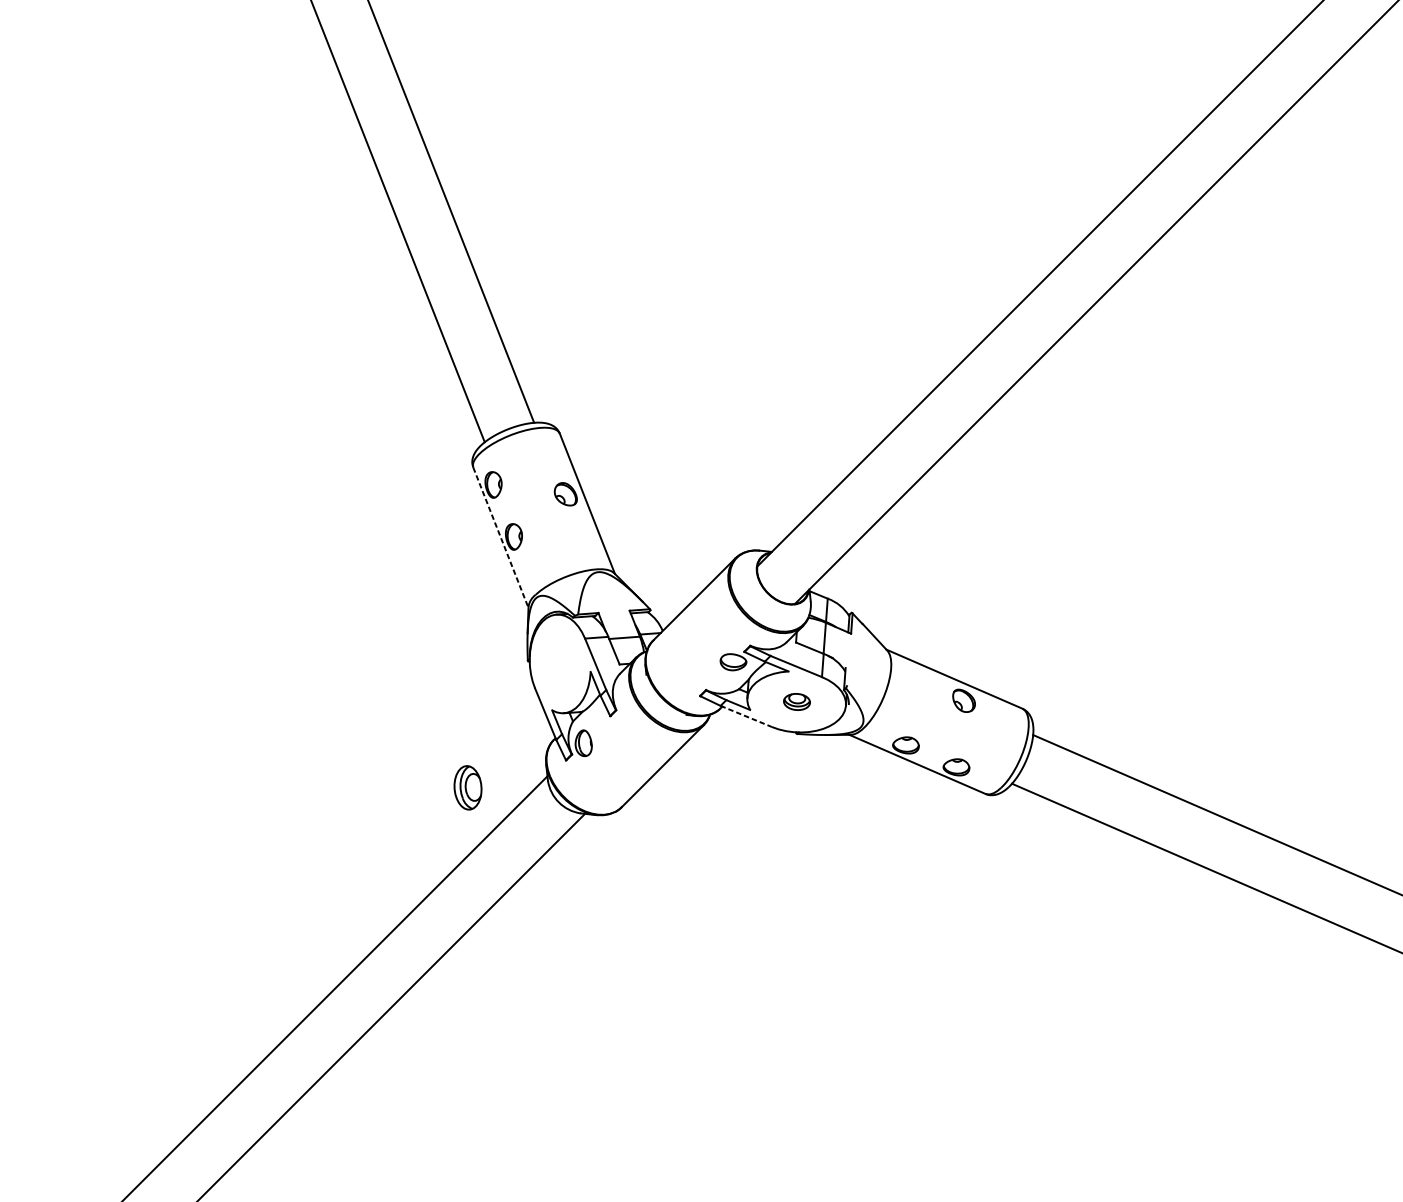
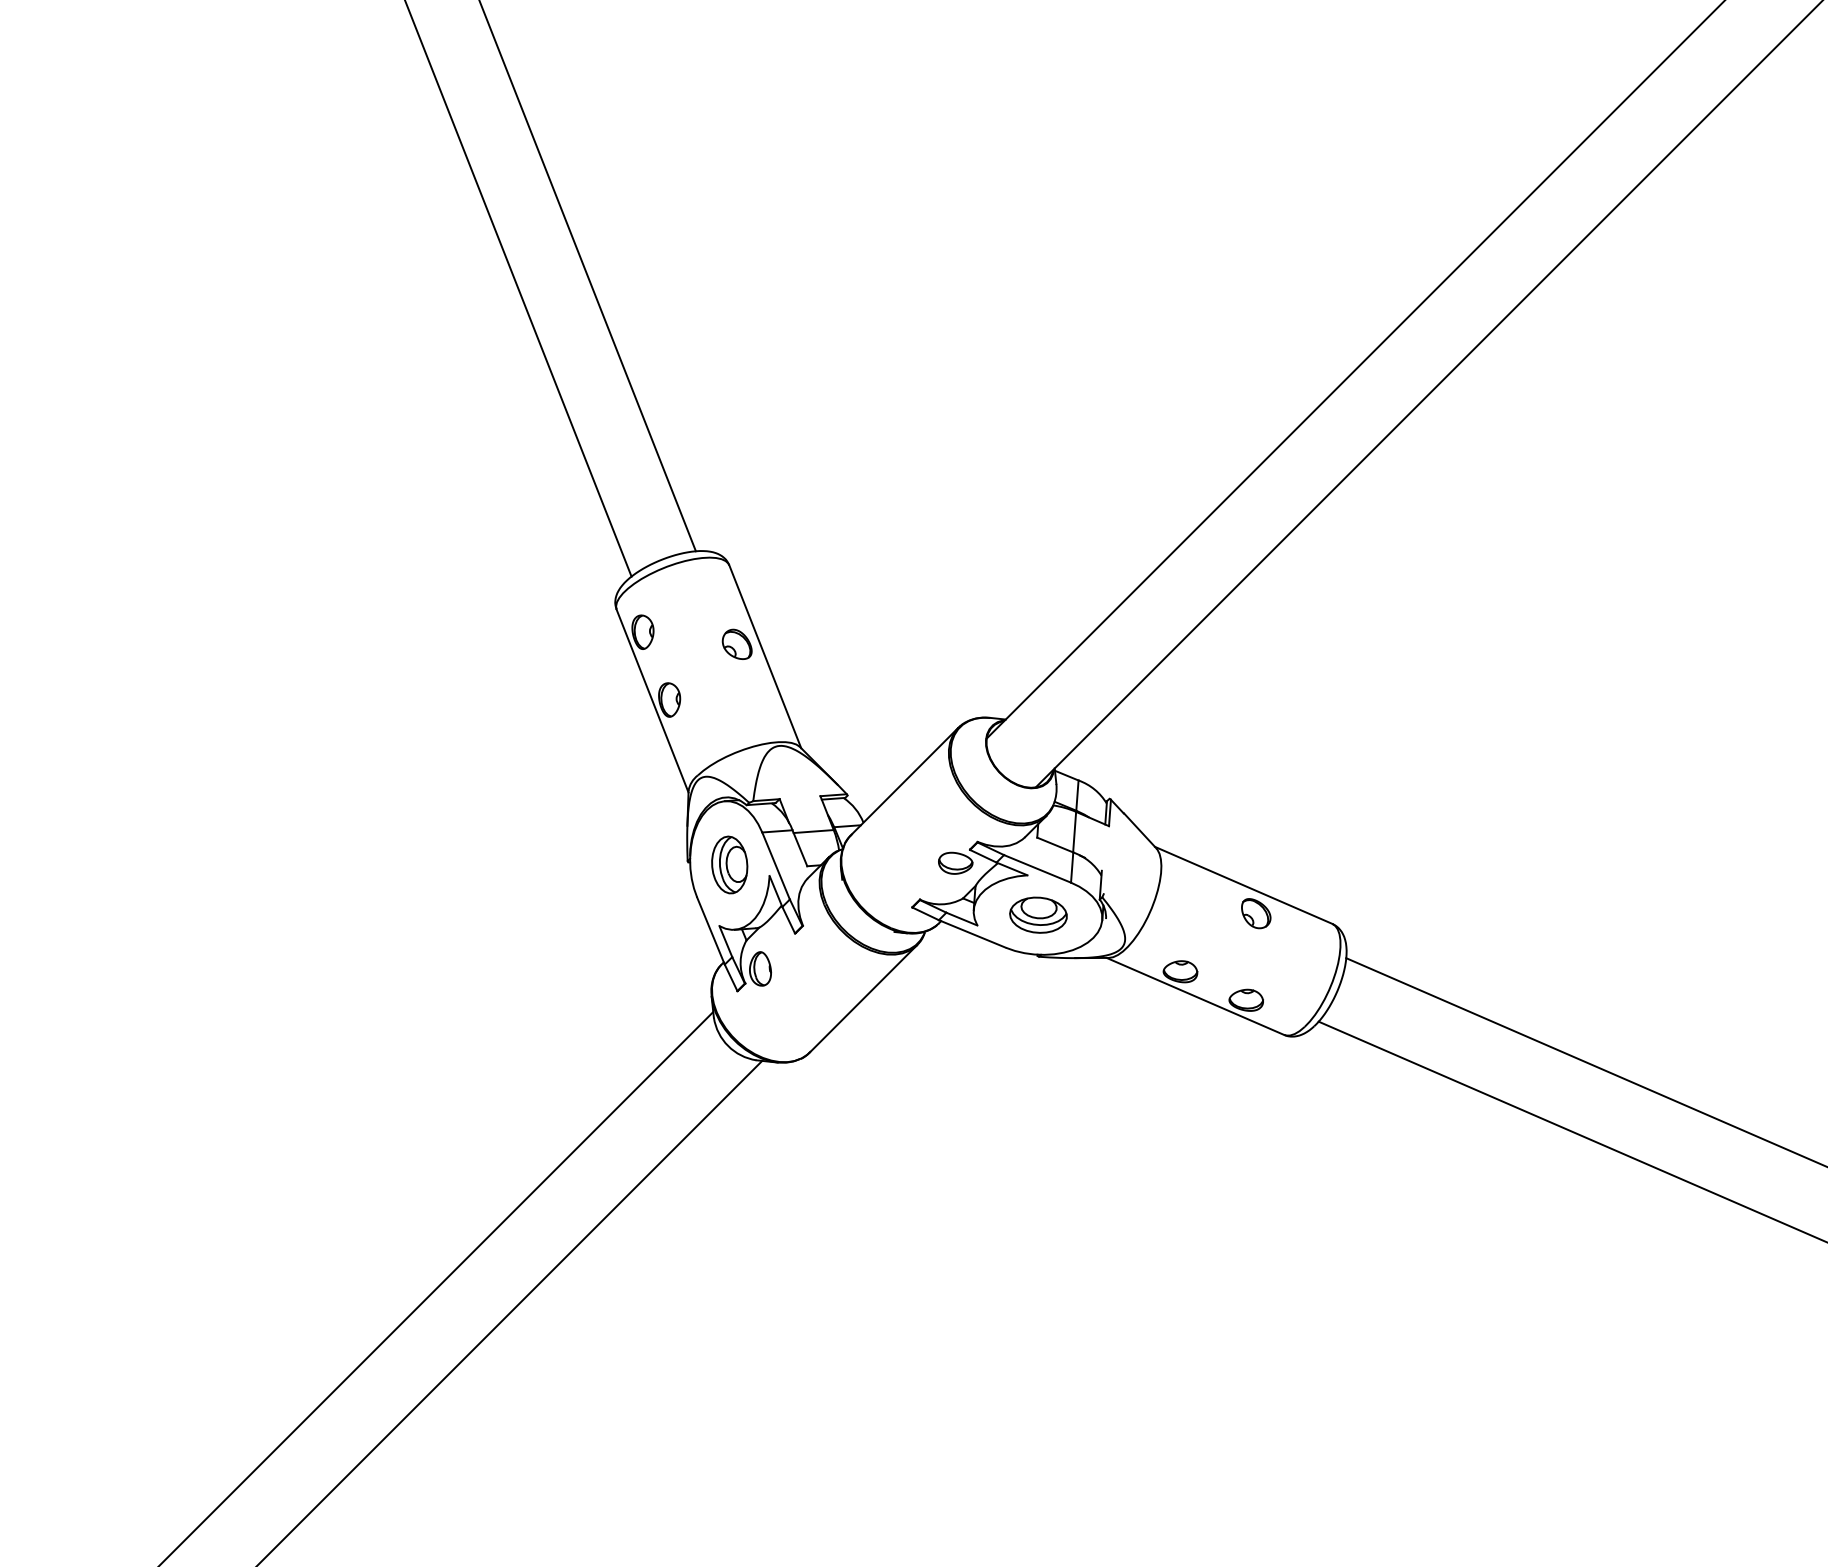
line: (500, 538) -> (652, 701), dashed -> solid
part: (797, 701) -> (1038, 914), size x1.67
line: (746, 716) -> (972, 934), dashed -> solid
part: (467, 787) -> (729, 864), moved

